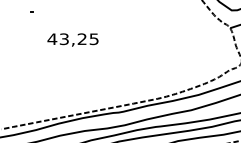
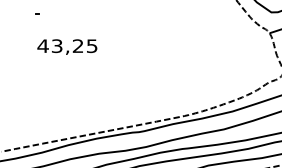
text: (73, 39) -> (67, 46), moved

